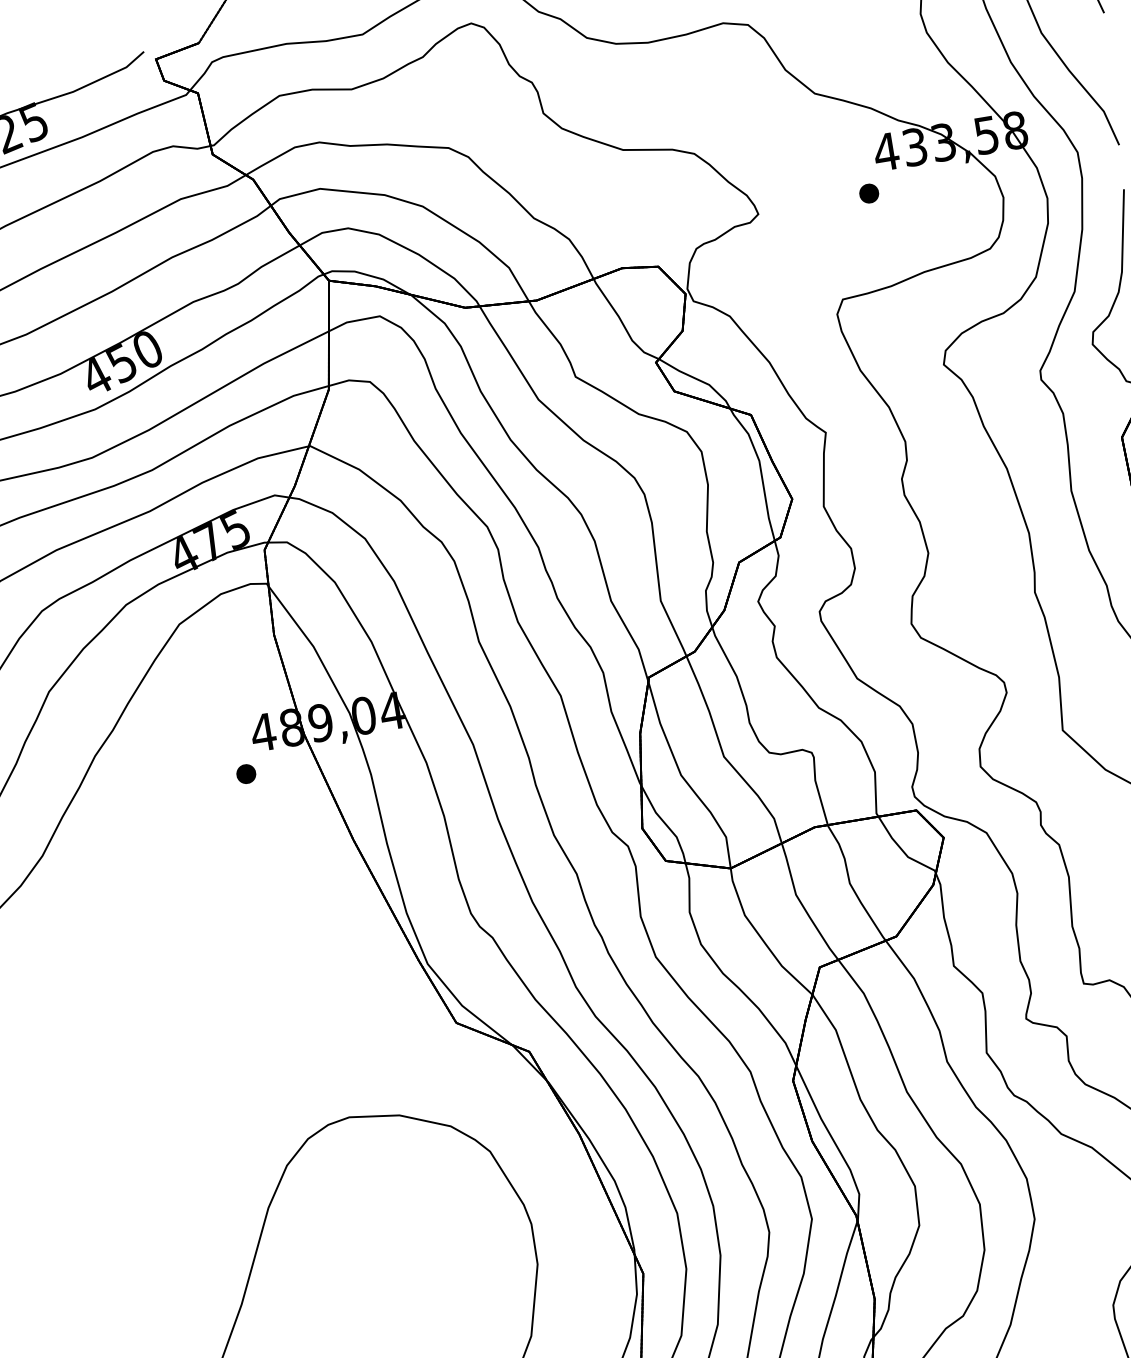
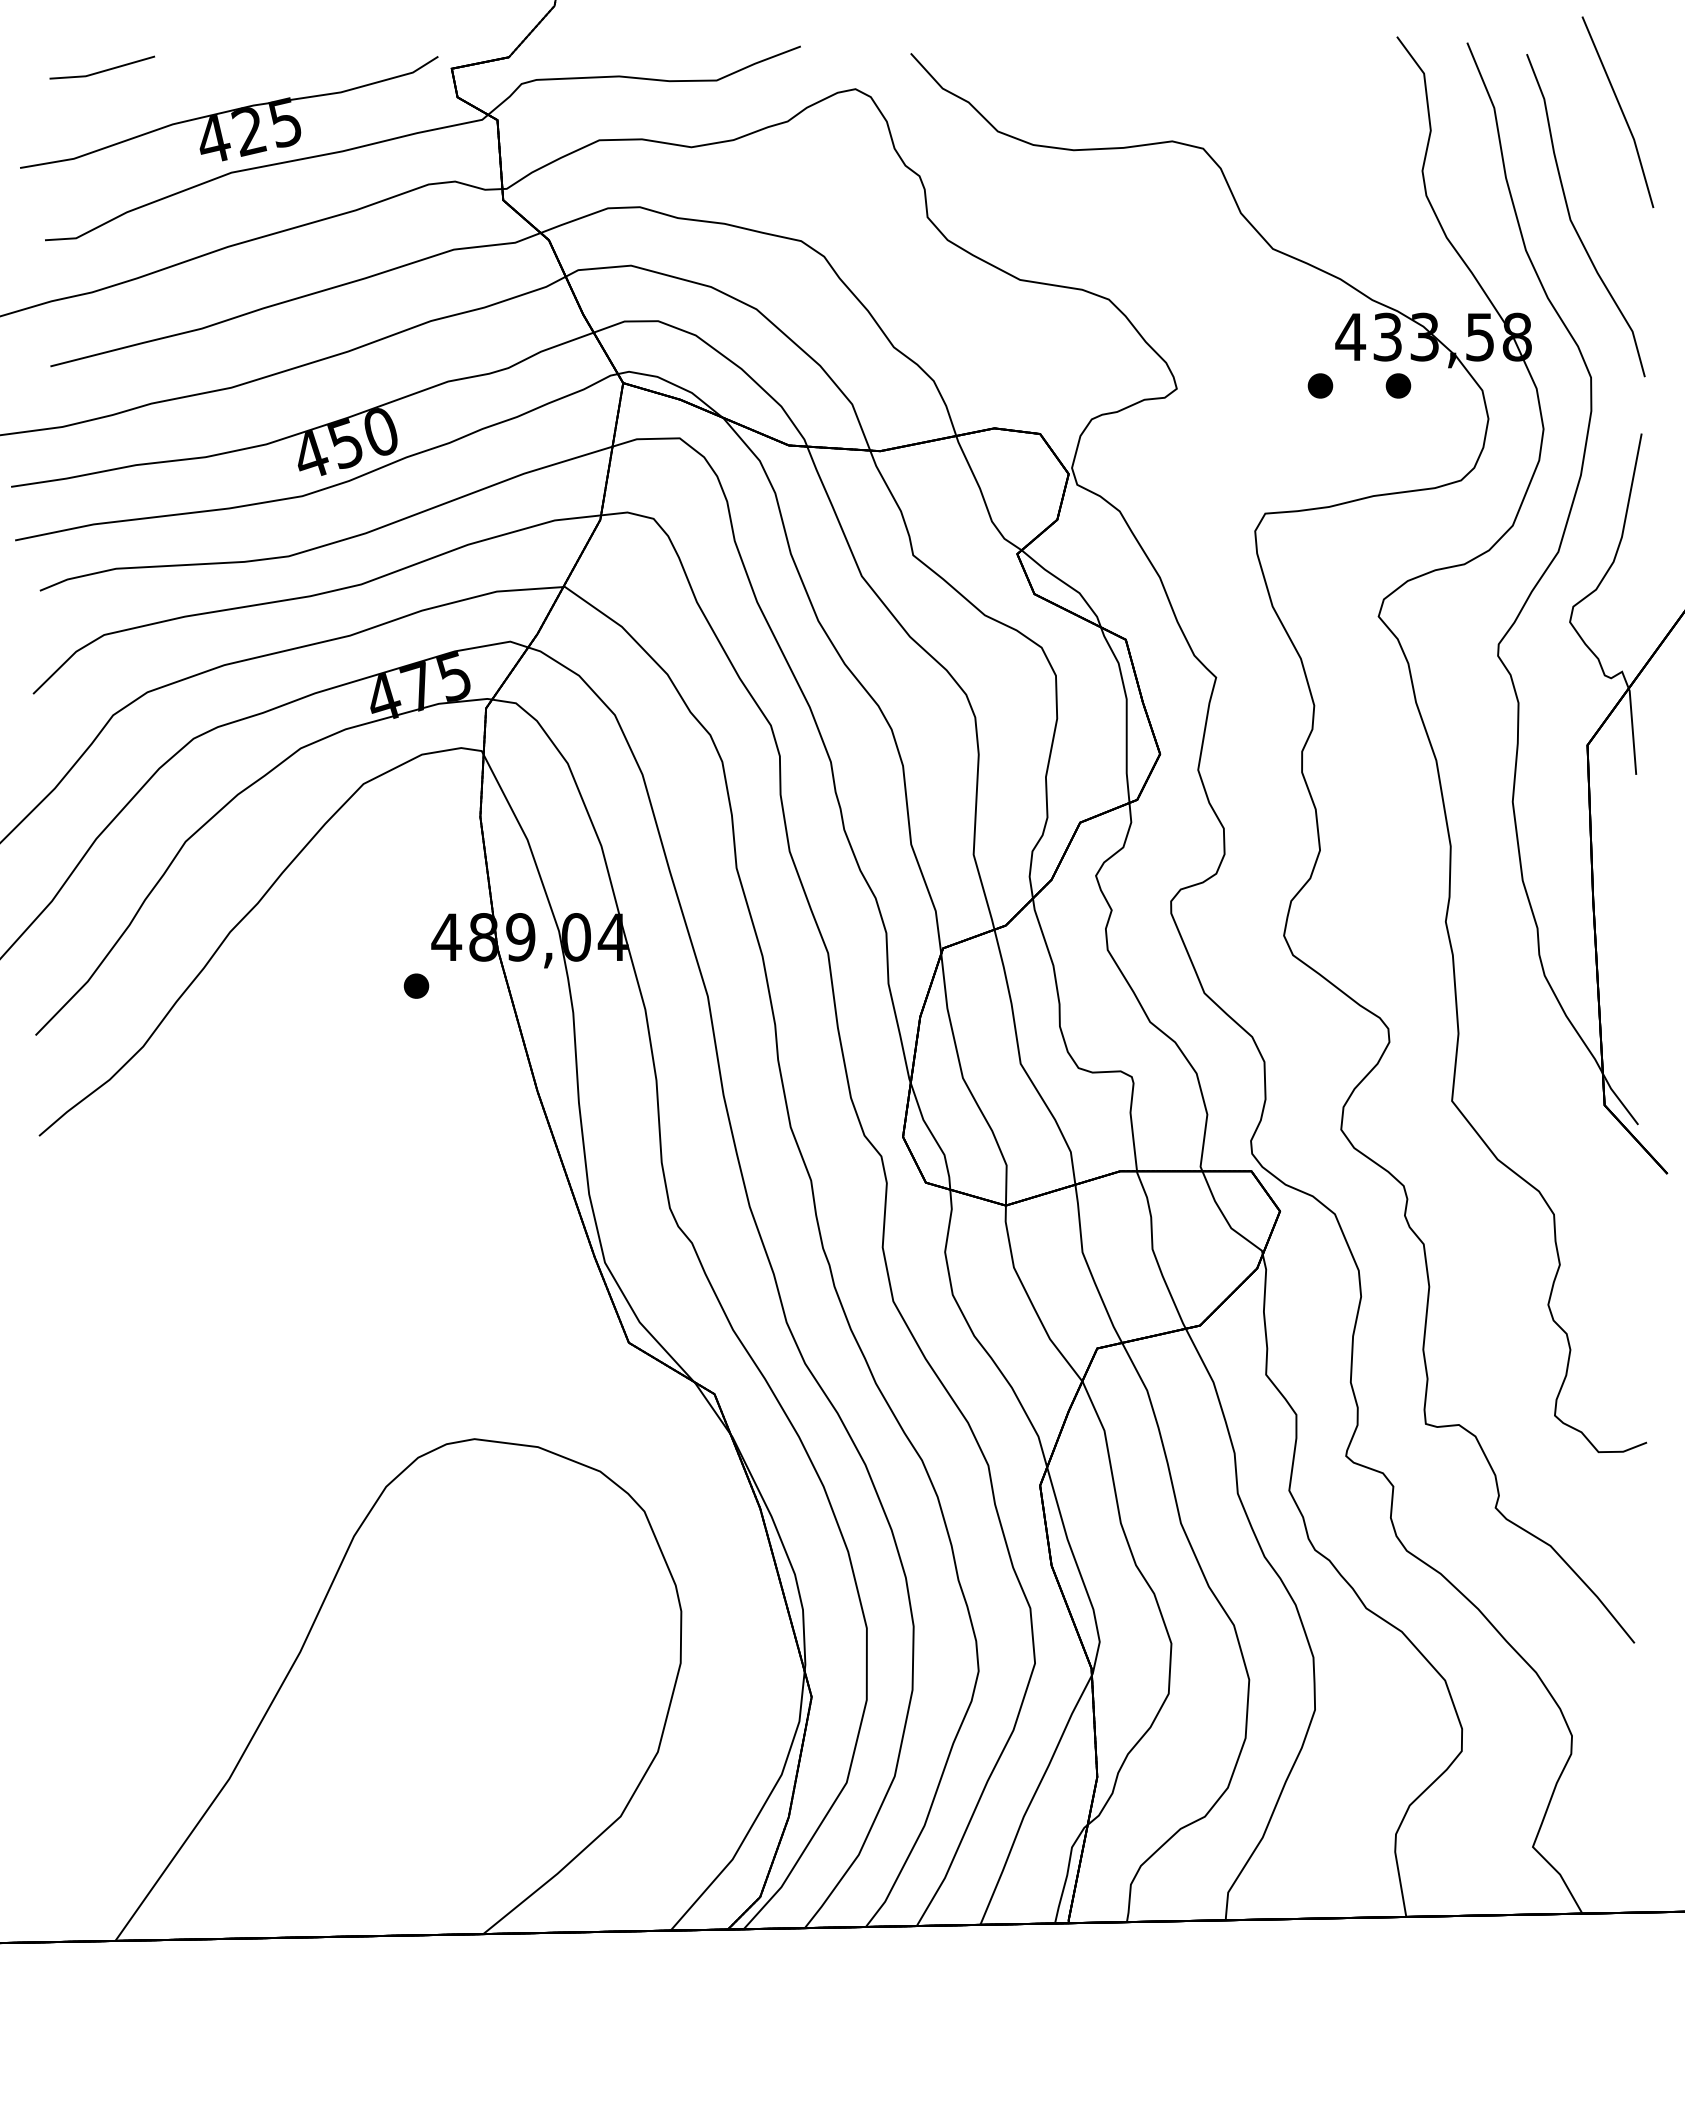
part: (929, 183) -> (1398, 385), added

